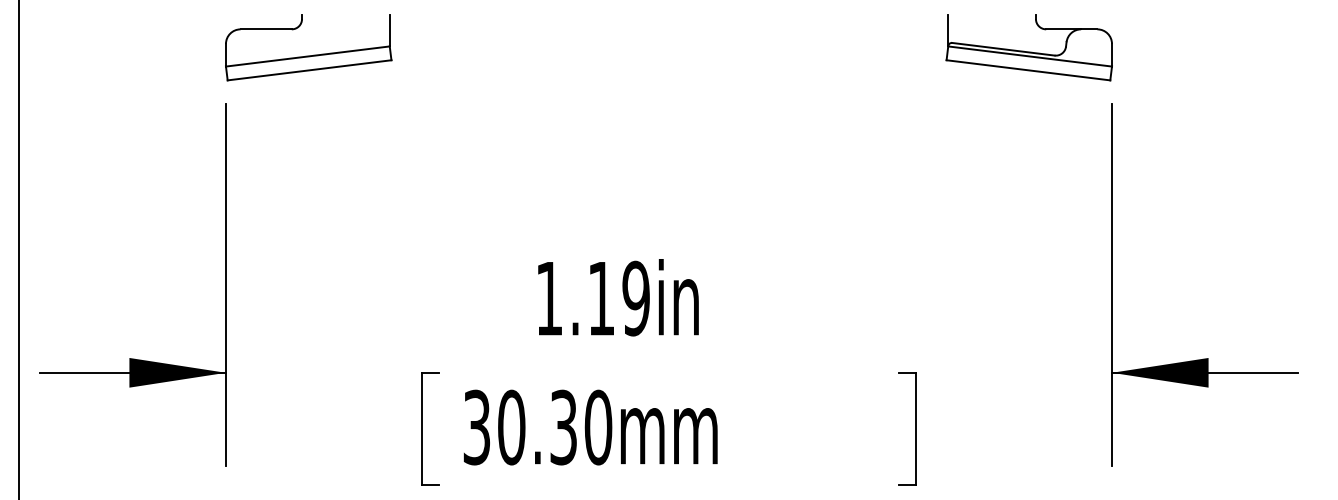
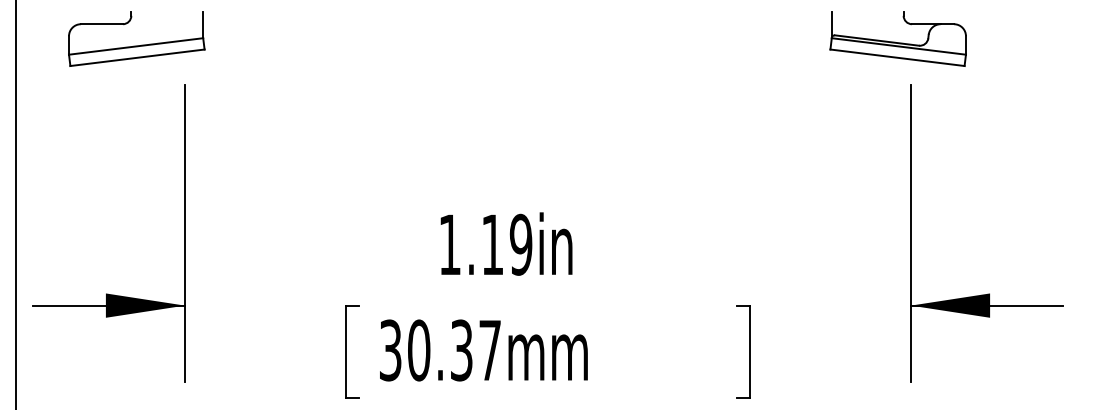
part: (1028, 46) -> (897, 38), moved
part: (308, 55) -> (136, 45), moved
text: (598, 427) -> (490, 350), 30.30mm -> 30.37mm

